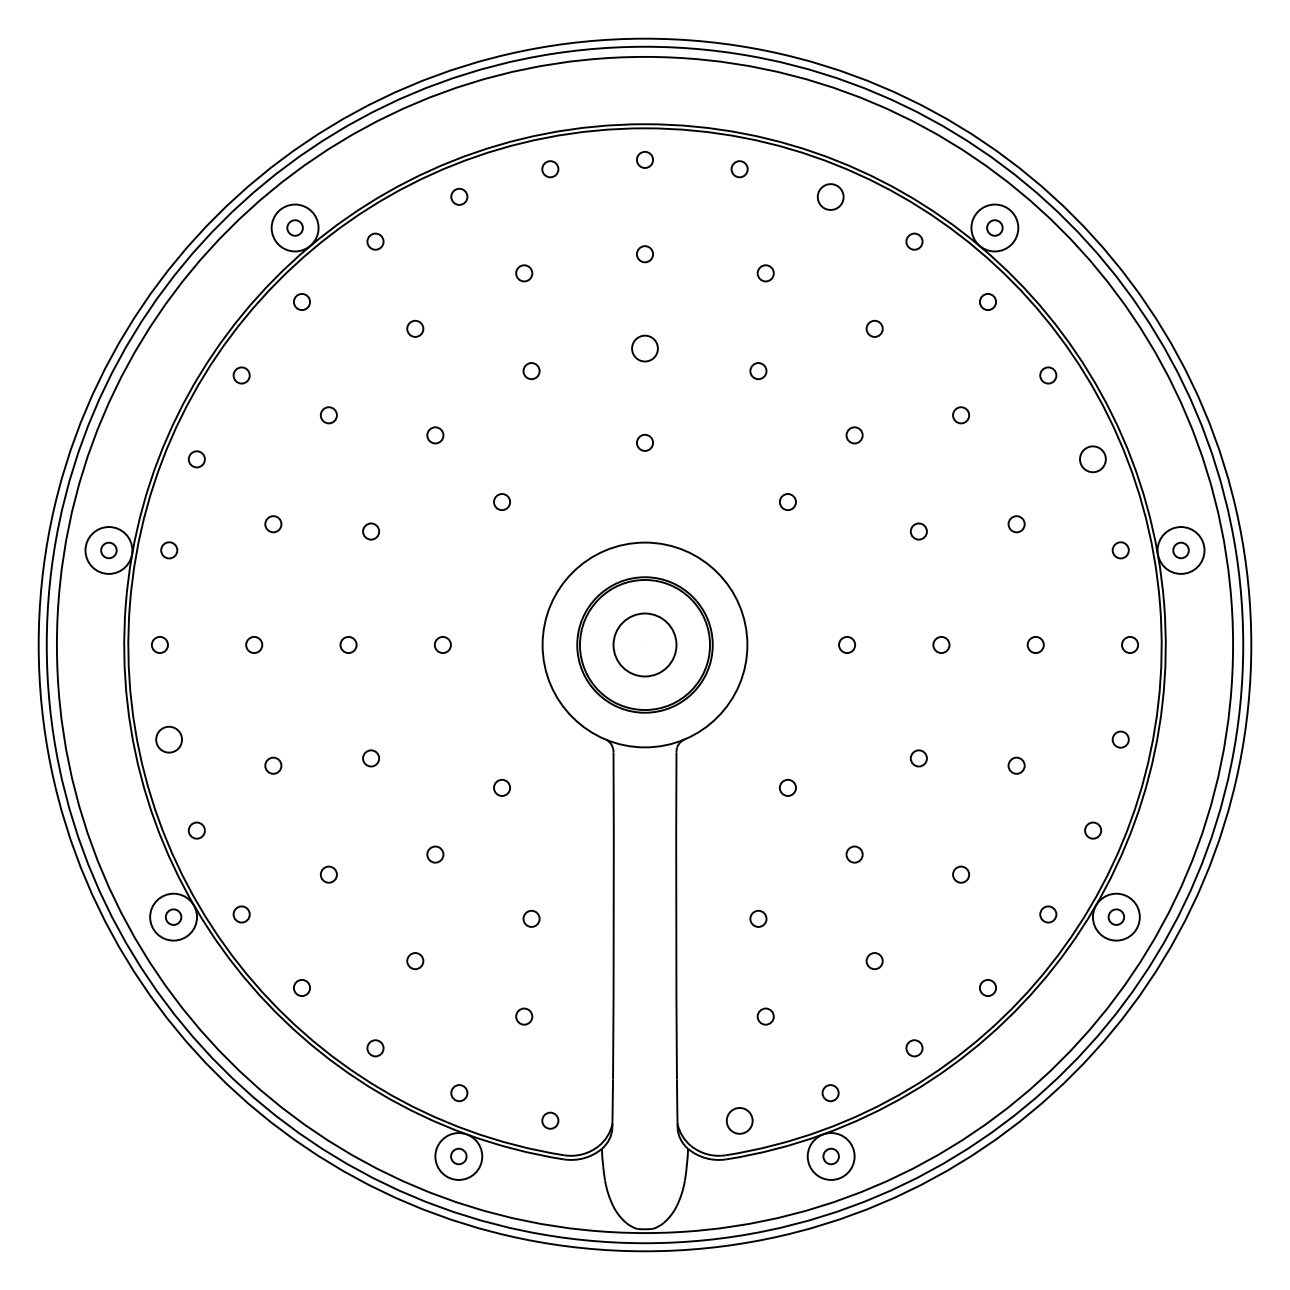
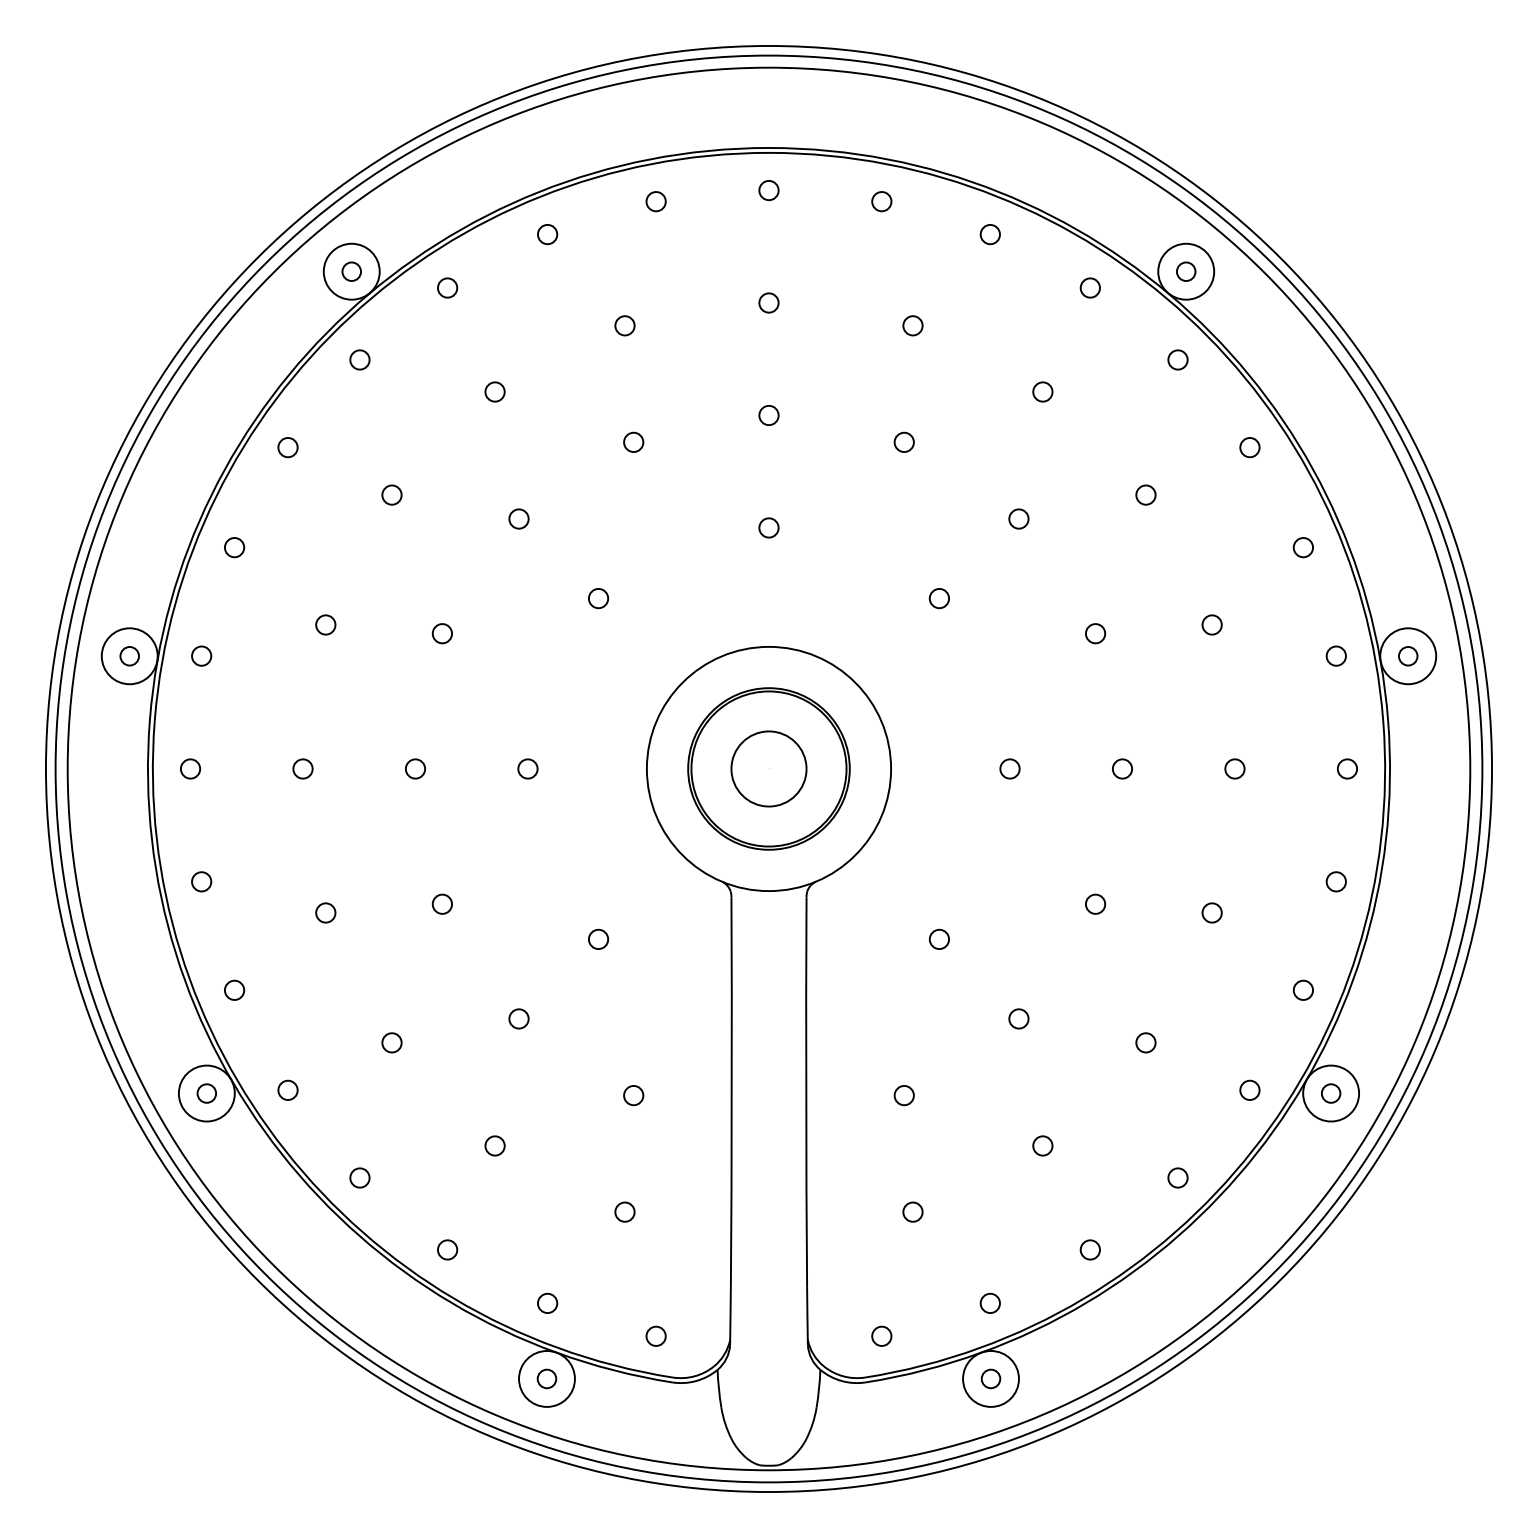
circle: (830, 196) -> (990, 234), size x0.62
circle: (644, 348) -> (768, 415), size x0.62
circle: (1093, 459) -> (1303, 547), size x0.62
circle: (169, 739) -> (201, 881), size x0.62
circle: (739, 1120) -> (881, 1336), size x0.62

